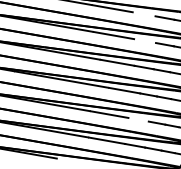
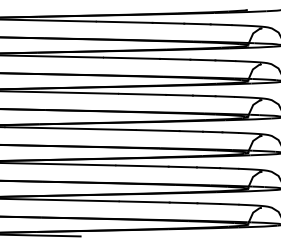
line: (144, 13) -> (168, 22), added
line: (145, 40) -> (175, 58), added
line: (138, 119) -> (182, 166), added

